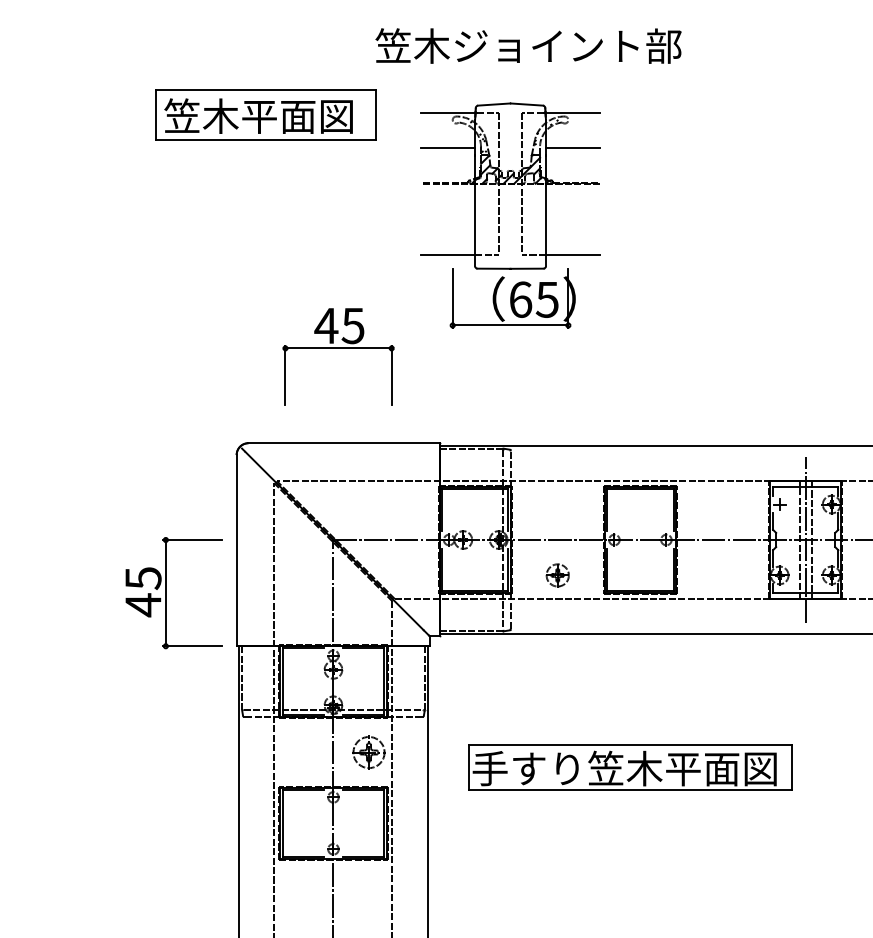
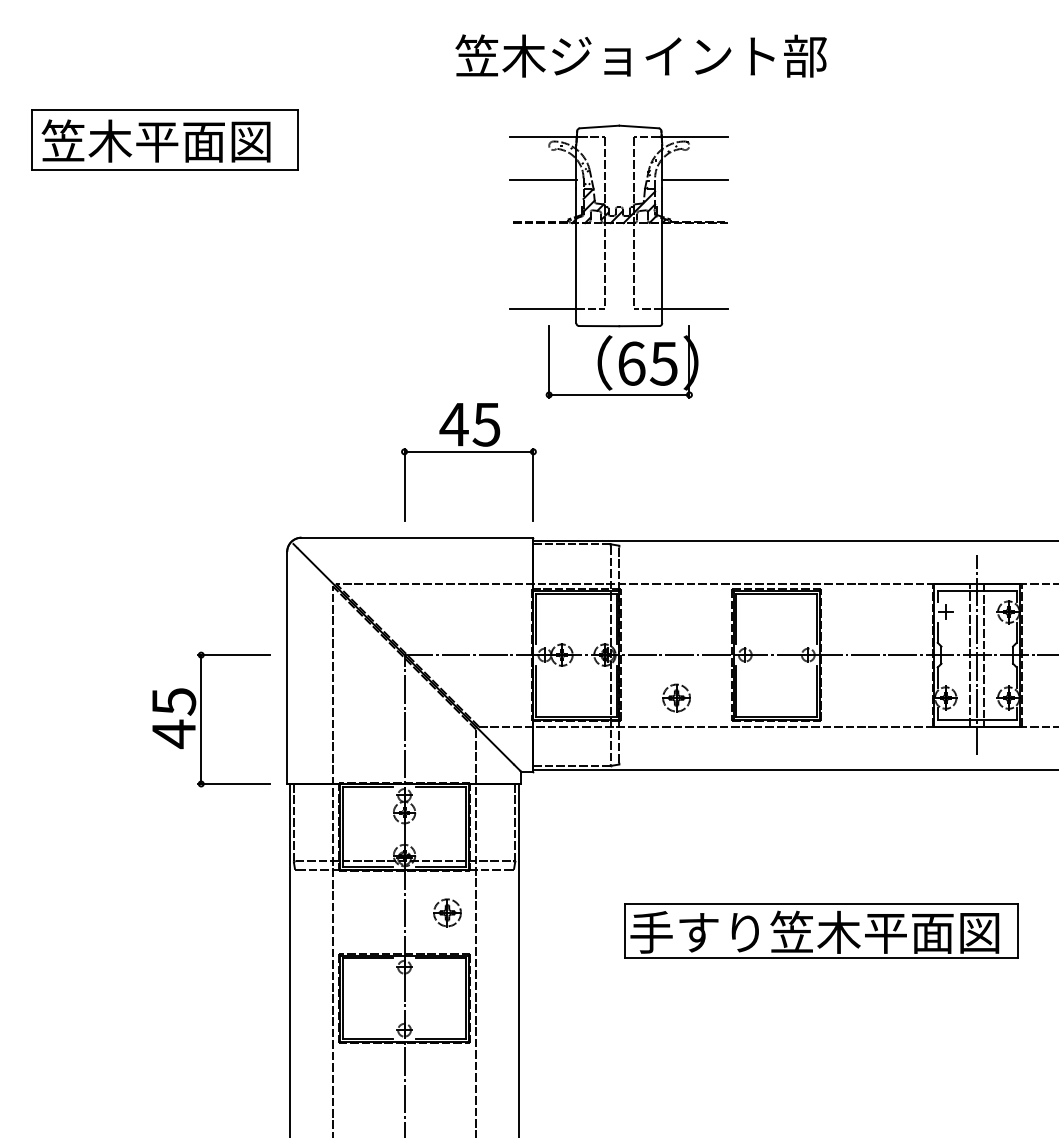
part: (265, 114) -> (164, 139), moved
part: (338, 348) -> (468, 451), moved
part: (368, 752) -> (447, 912), size x0.71
part: (630, 767) -> (821, 931), moved

